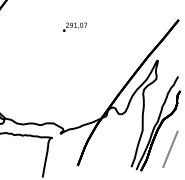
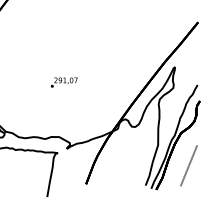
text: (74, 26) -> (63, 81), moved

